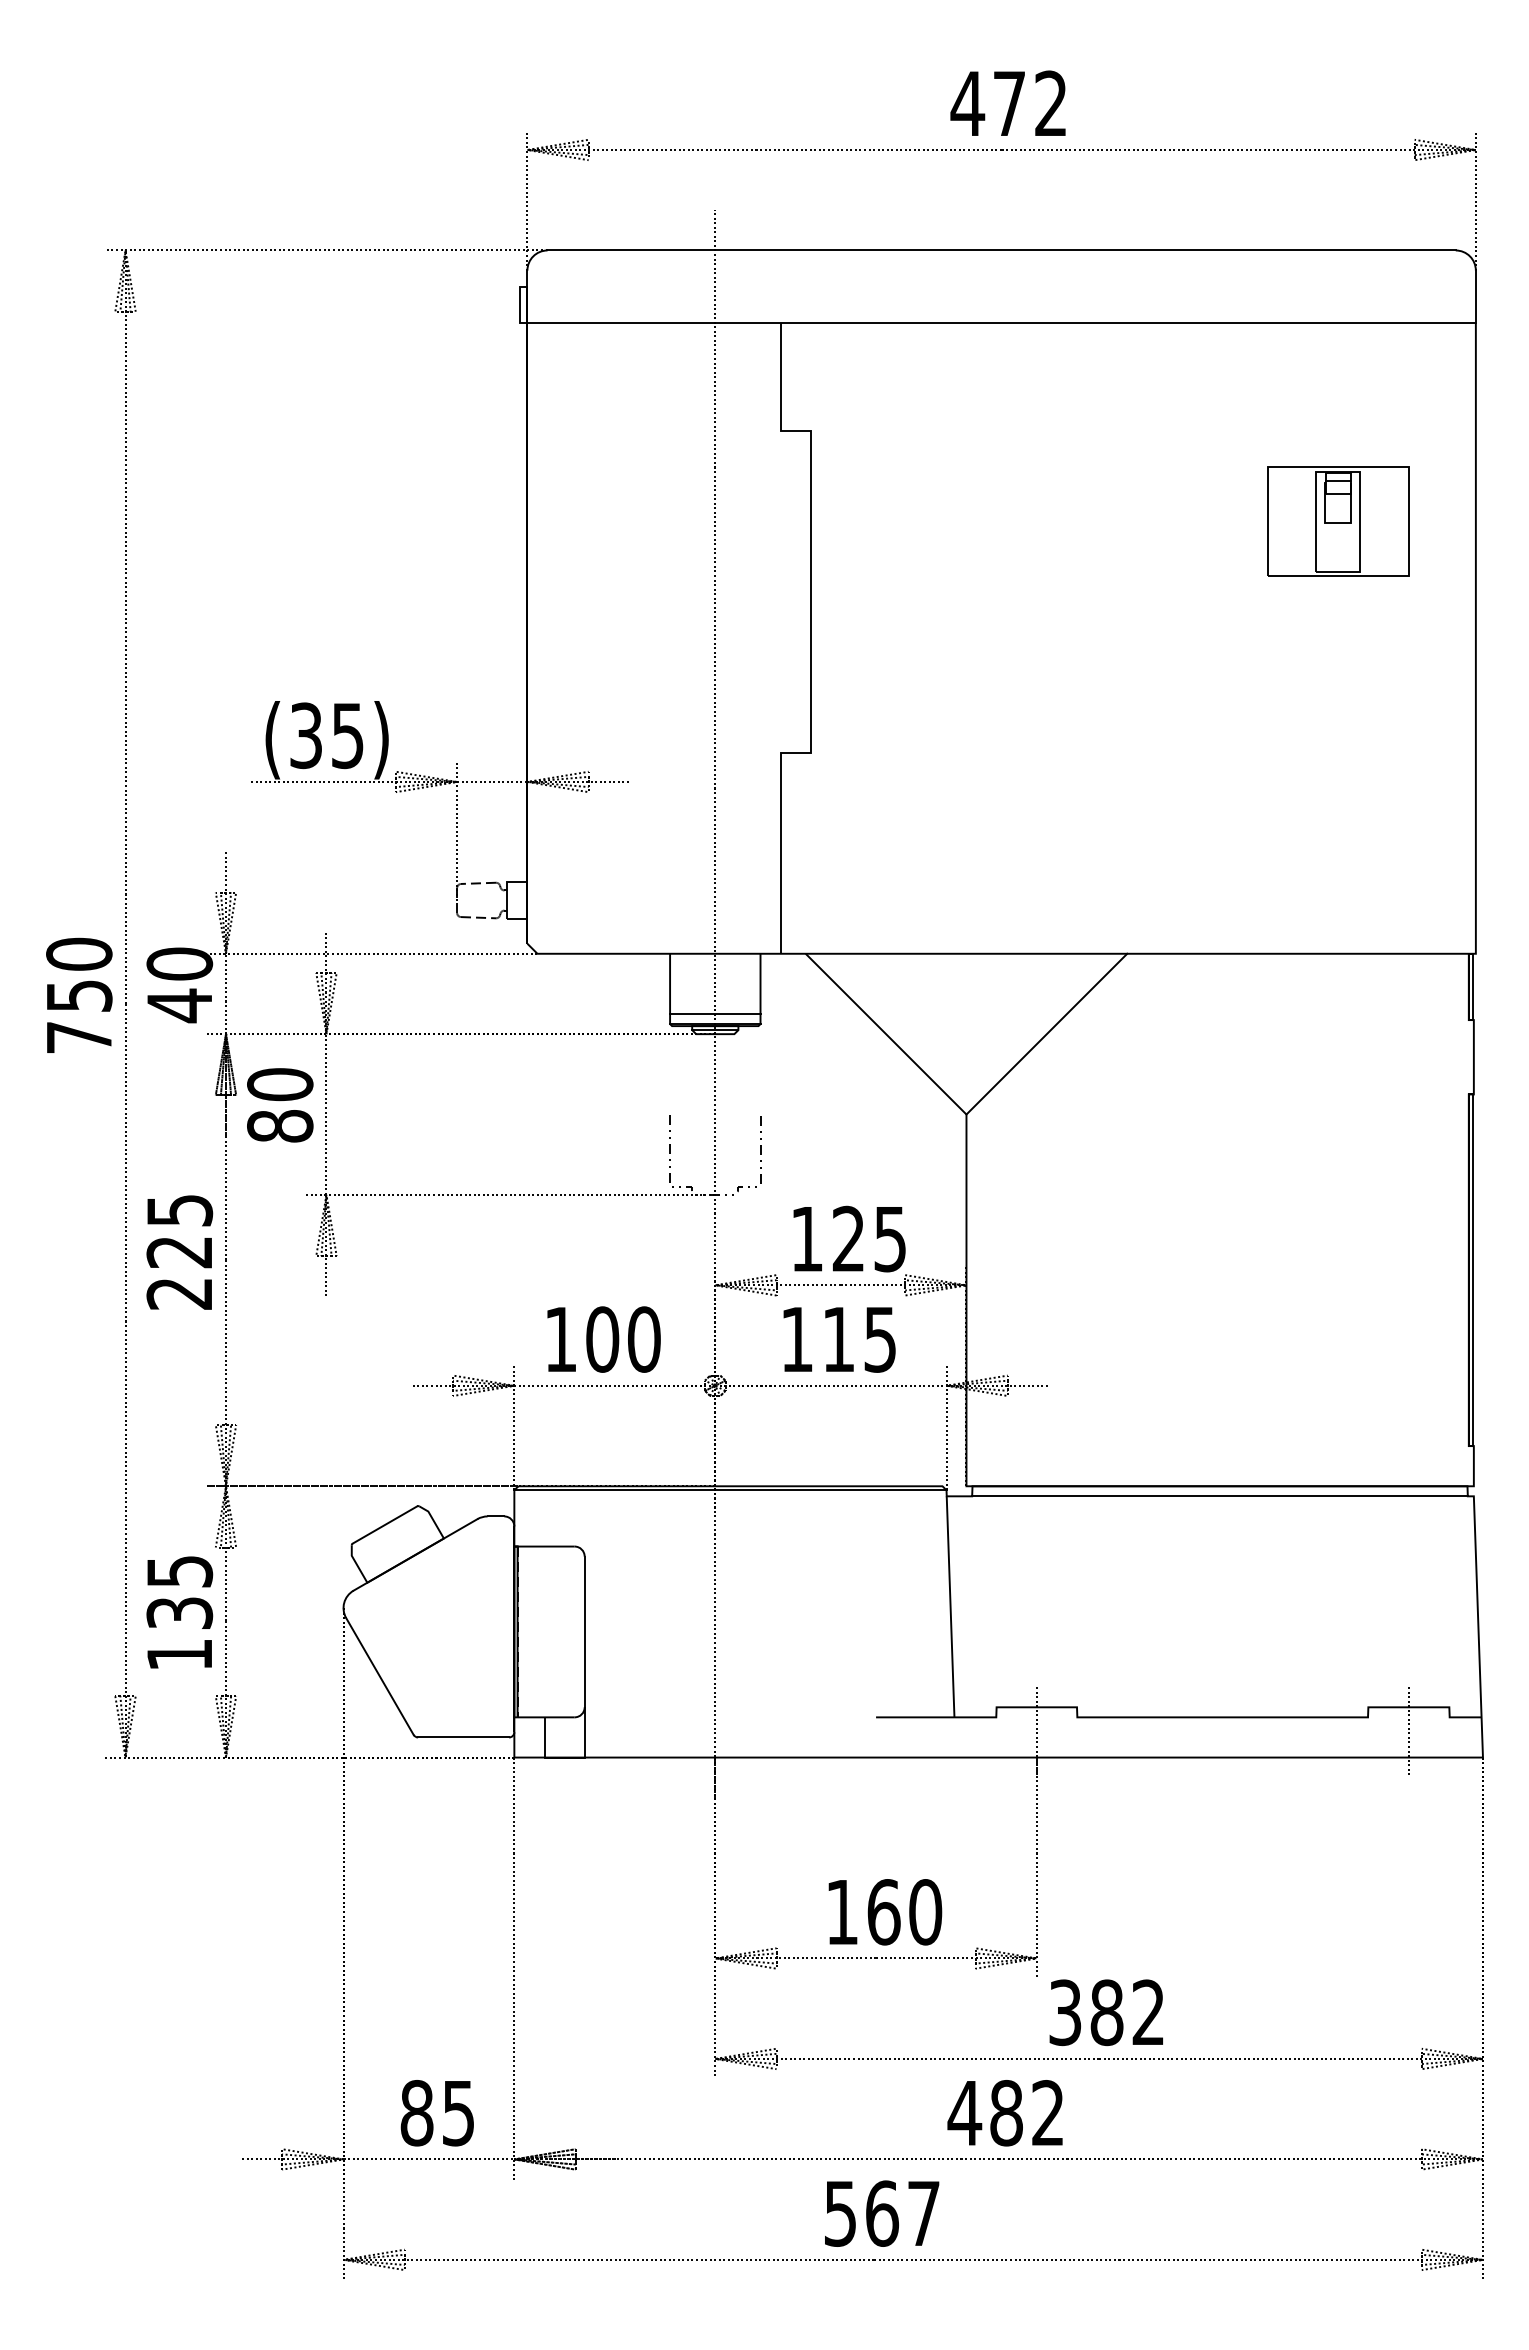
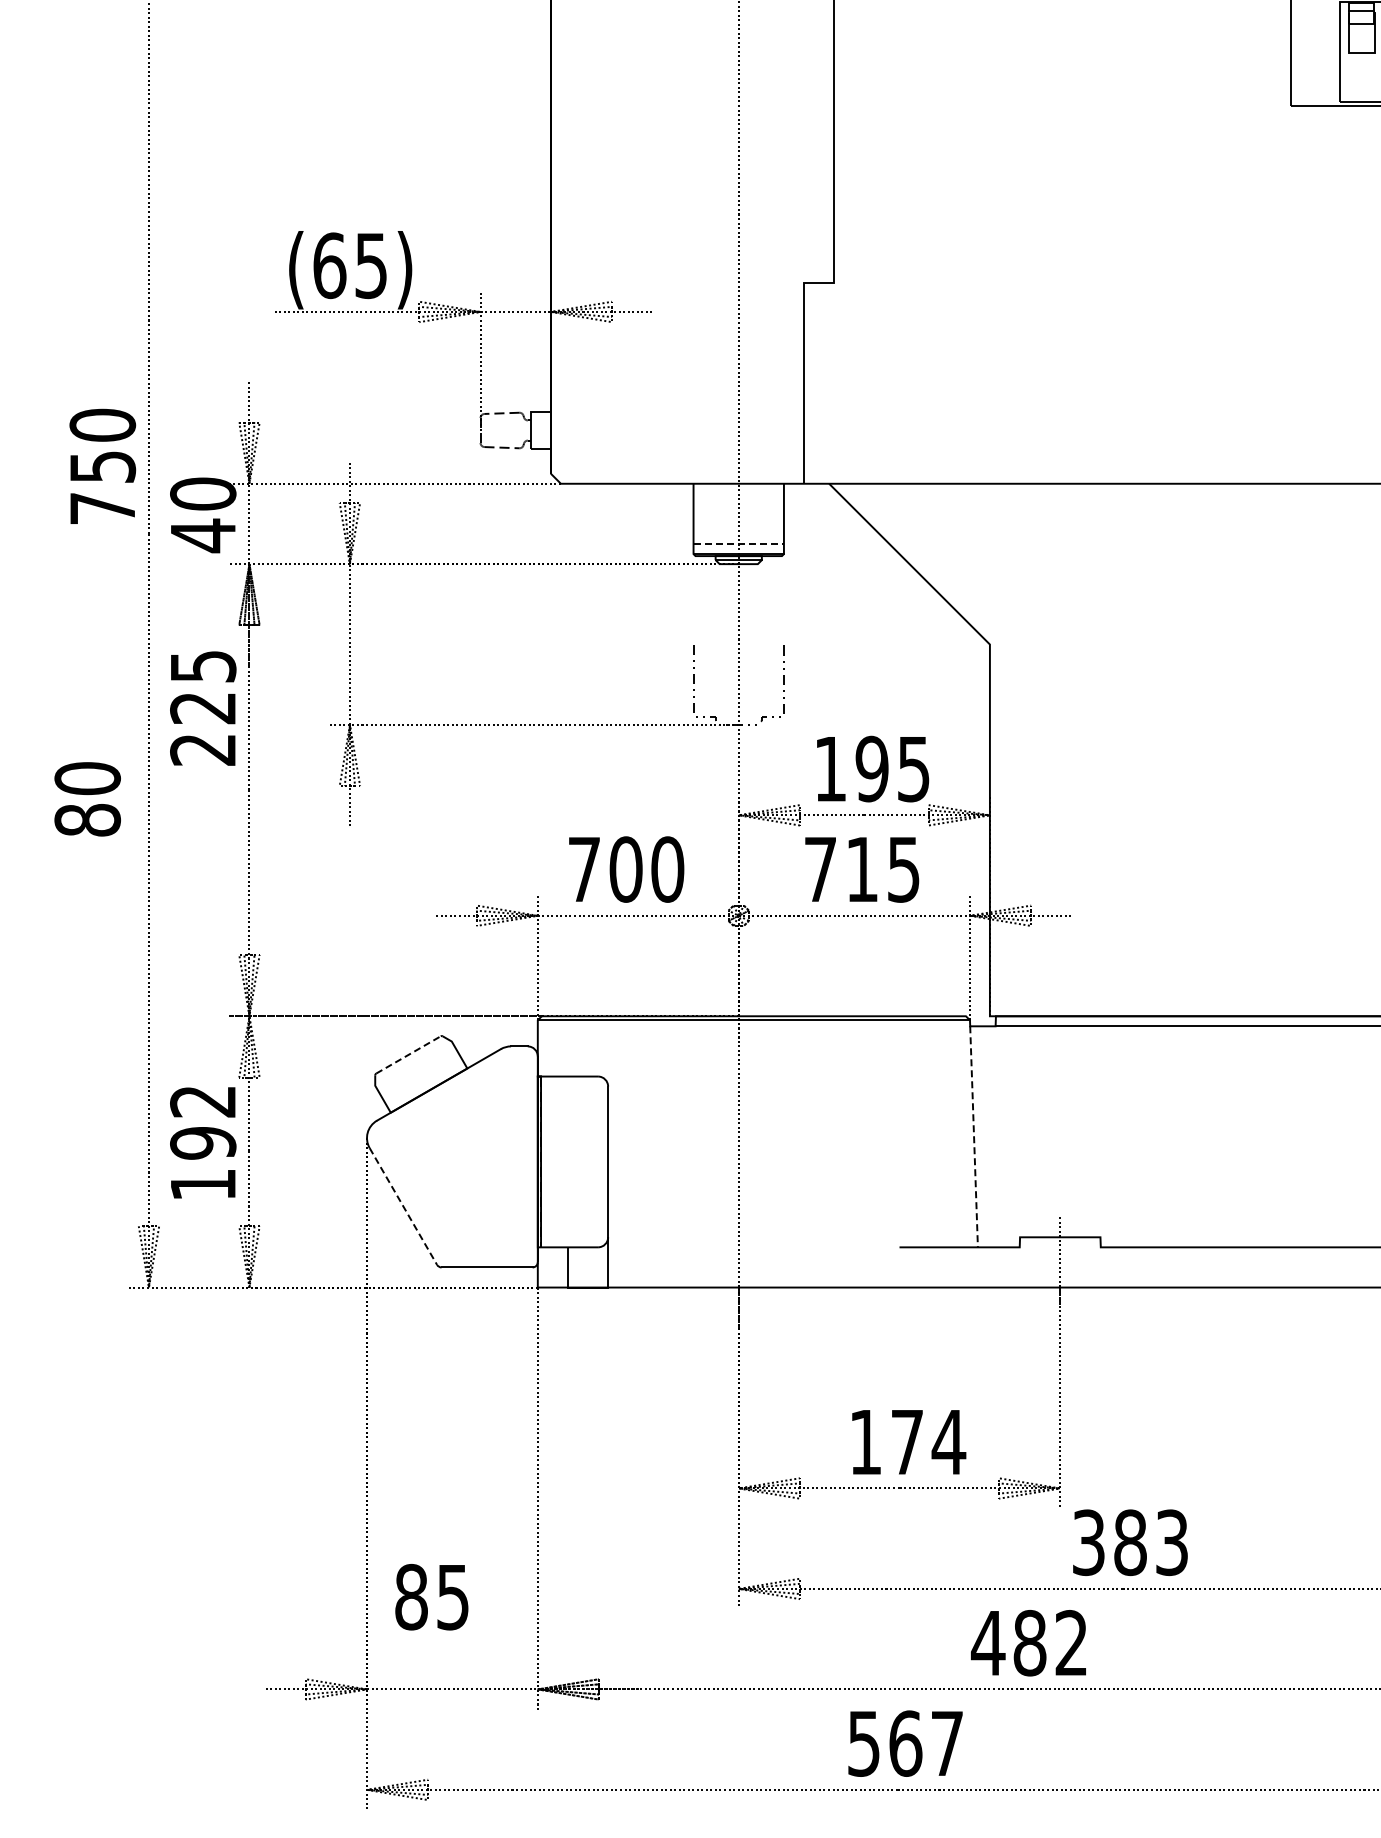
text: (306, 735) -> (329, 265), (35) -> (65)
text: (79, 994) -> (102, 465), moved
line: (715, 1014) -> (738, 544), solid -> dashed
line: (1046, 1033) -> (1069, 563), removed
text: (280, 1105) -> (87, 799), moved
text: (848, 1238) -> (871, 768), 125 -> 195
text: (179, 1252) -> (202, 708), moved
text: (560, 1339) -> (583, 869), 100 -> 700
text: (796, 1339) -> (819, 869), 115 -> 715
line: (385, 1524) -> (408, 1054), solid -> dashed
text: (179, 1592) -> (202, 1122), 135 -> 192
line: (950, 1606) -> (973, 1136), solid -> dashed
line: (380, 1676) -> (403, 1206), solid -> dashed
text: (904, 1912) -> (927, 1442), 160 -> 174
text: (1148, 2012) -> (1171, 1542), 382 -> 383
text: (436, 2113) -> (430, 1597), moved

